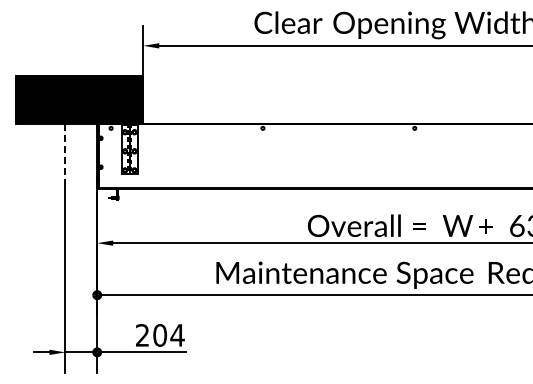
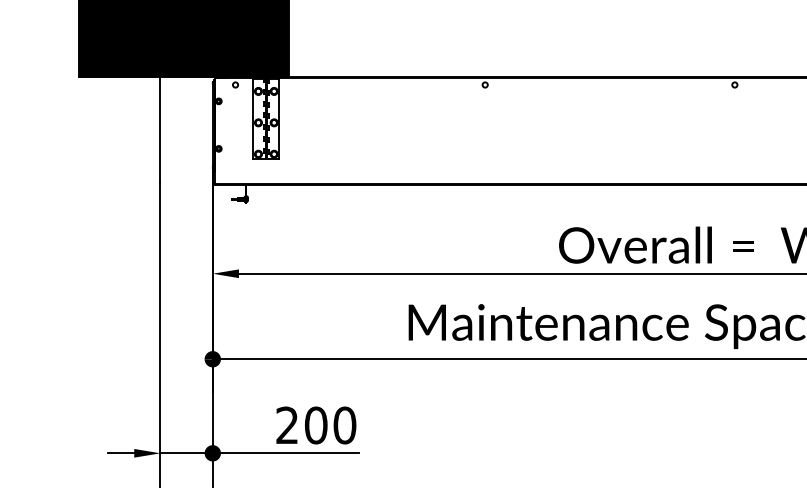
line: (65, 155) -> (160, 129), dashed -> solid
text: (177, 335) -> (344, 425), 204 -> 200

